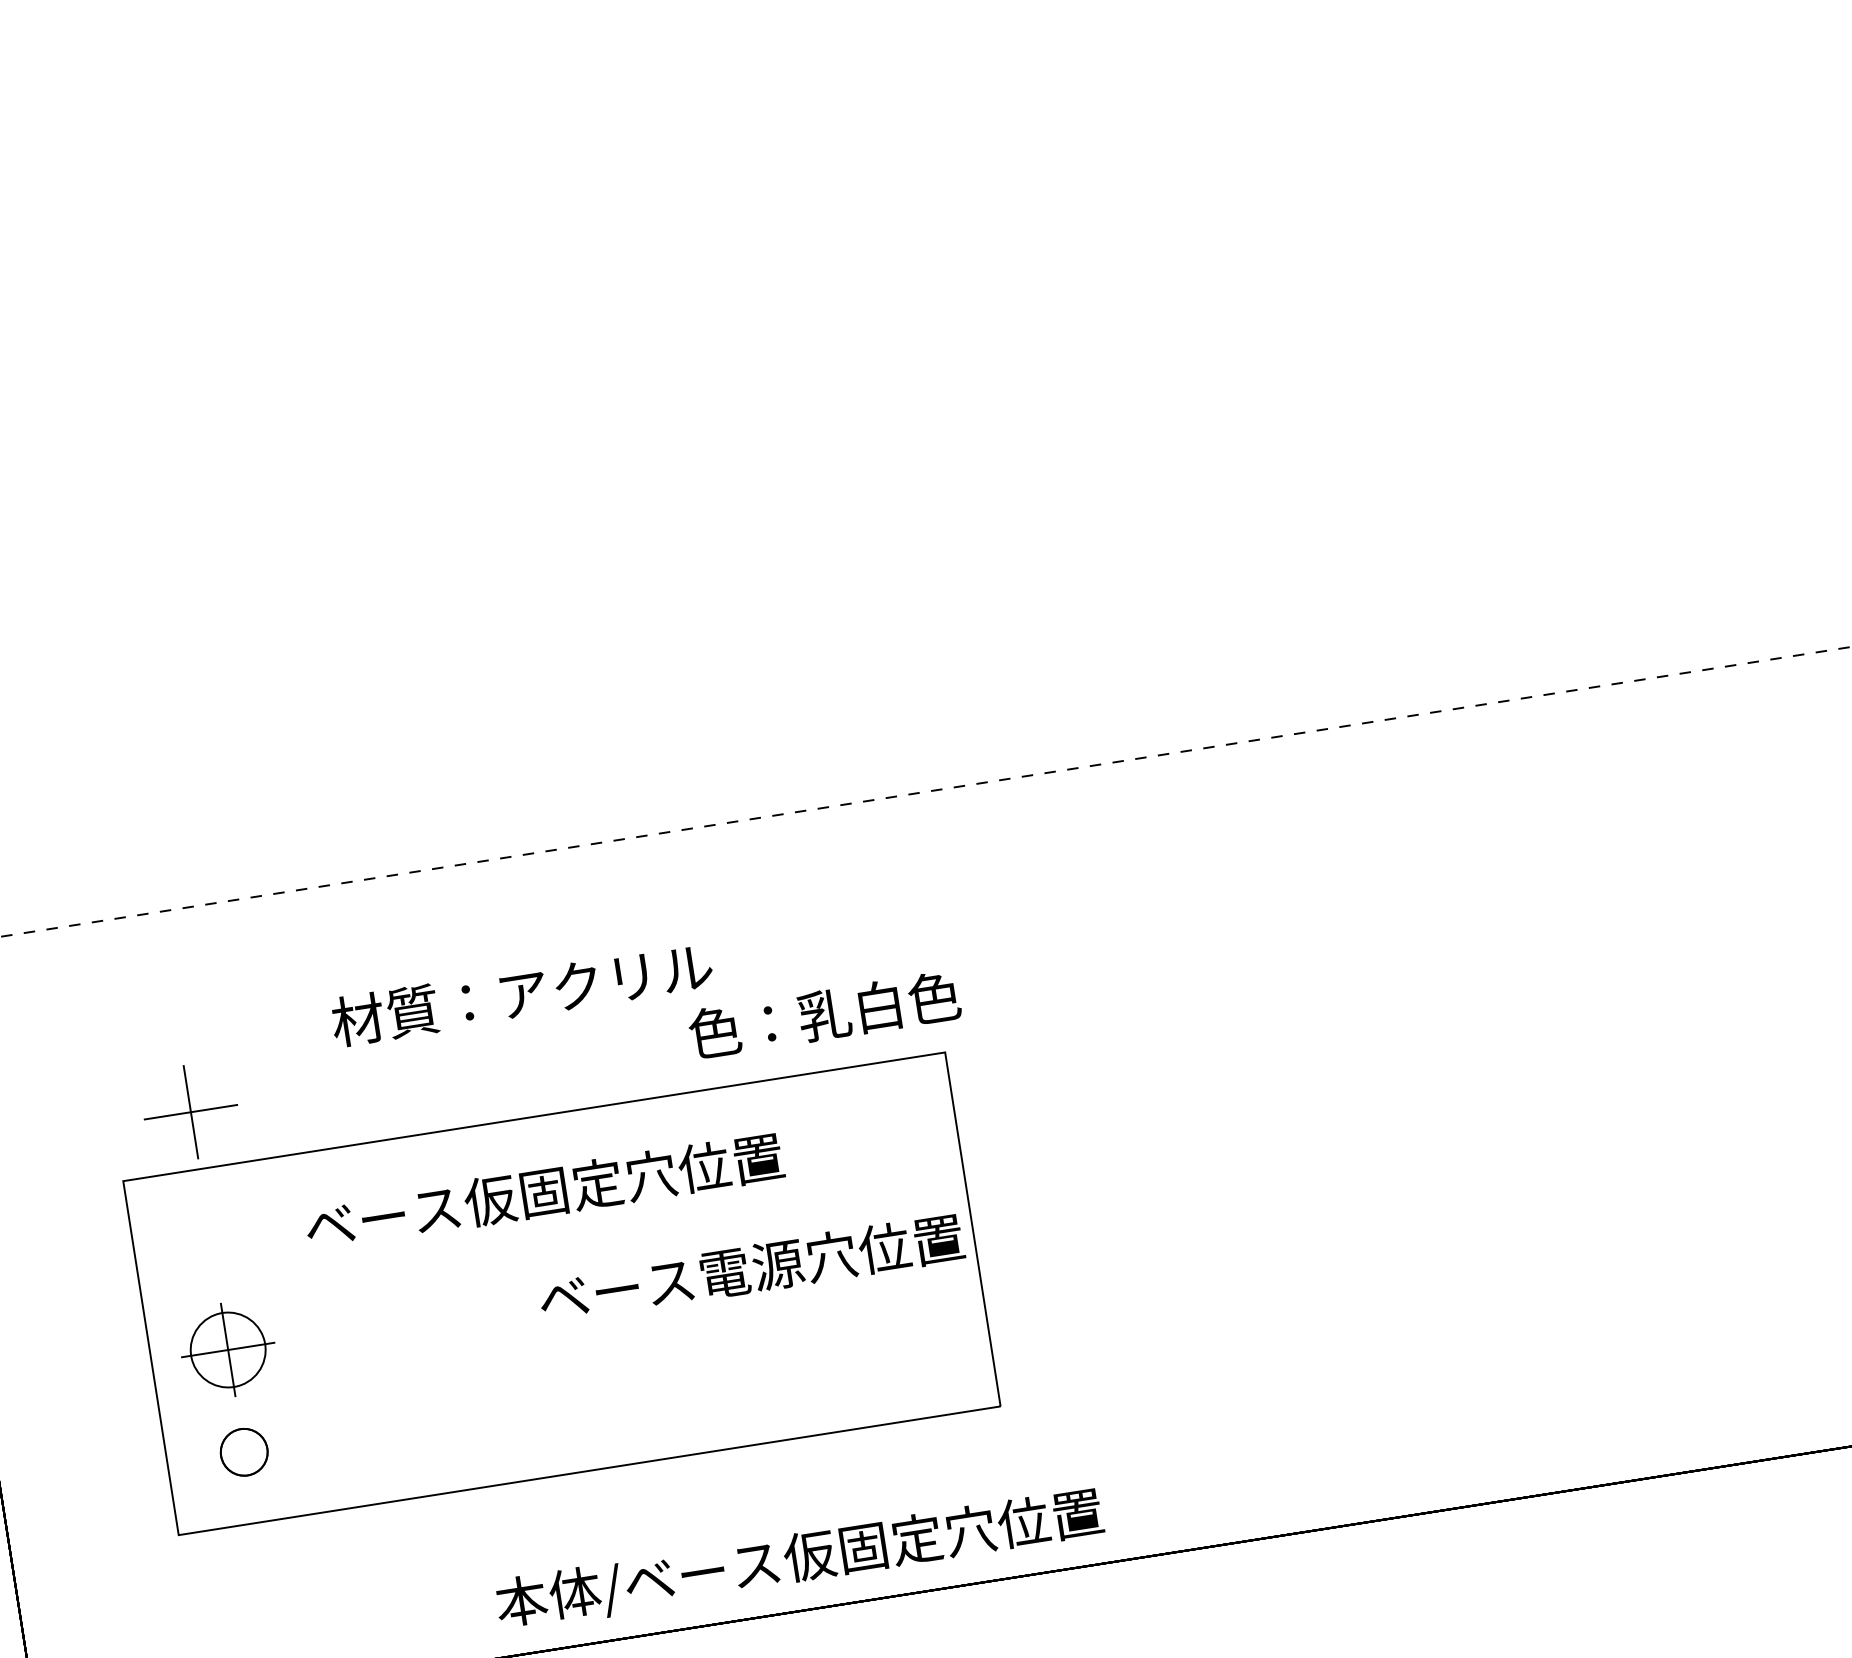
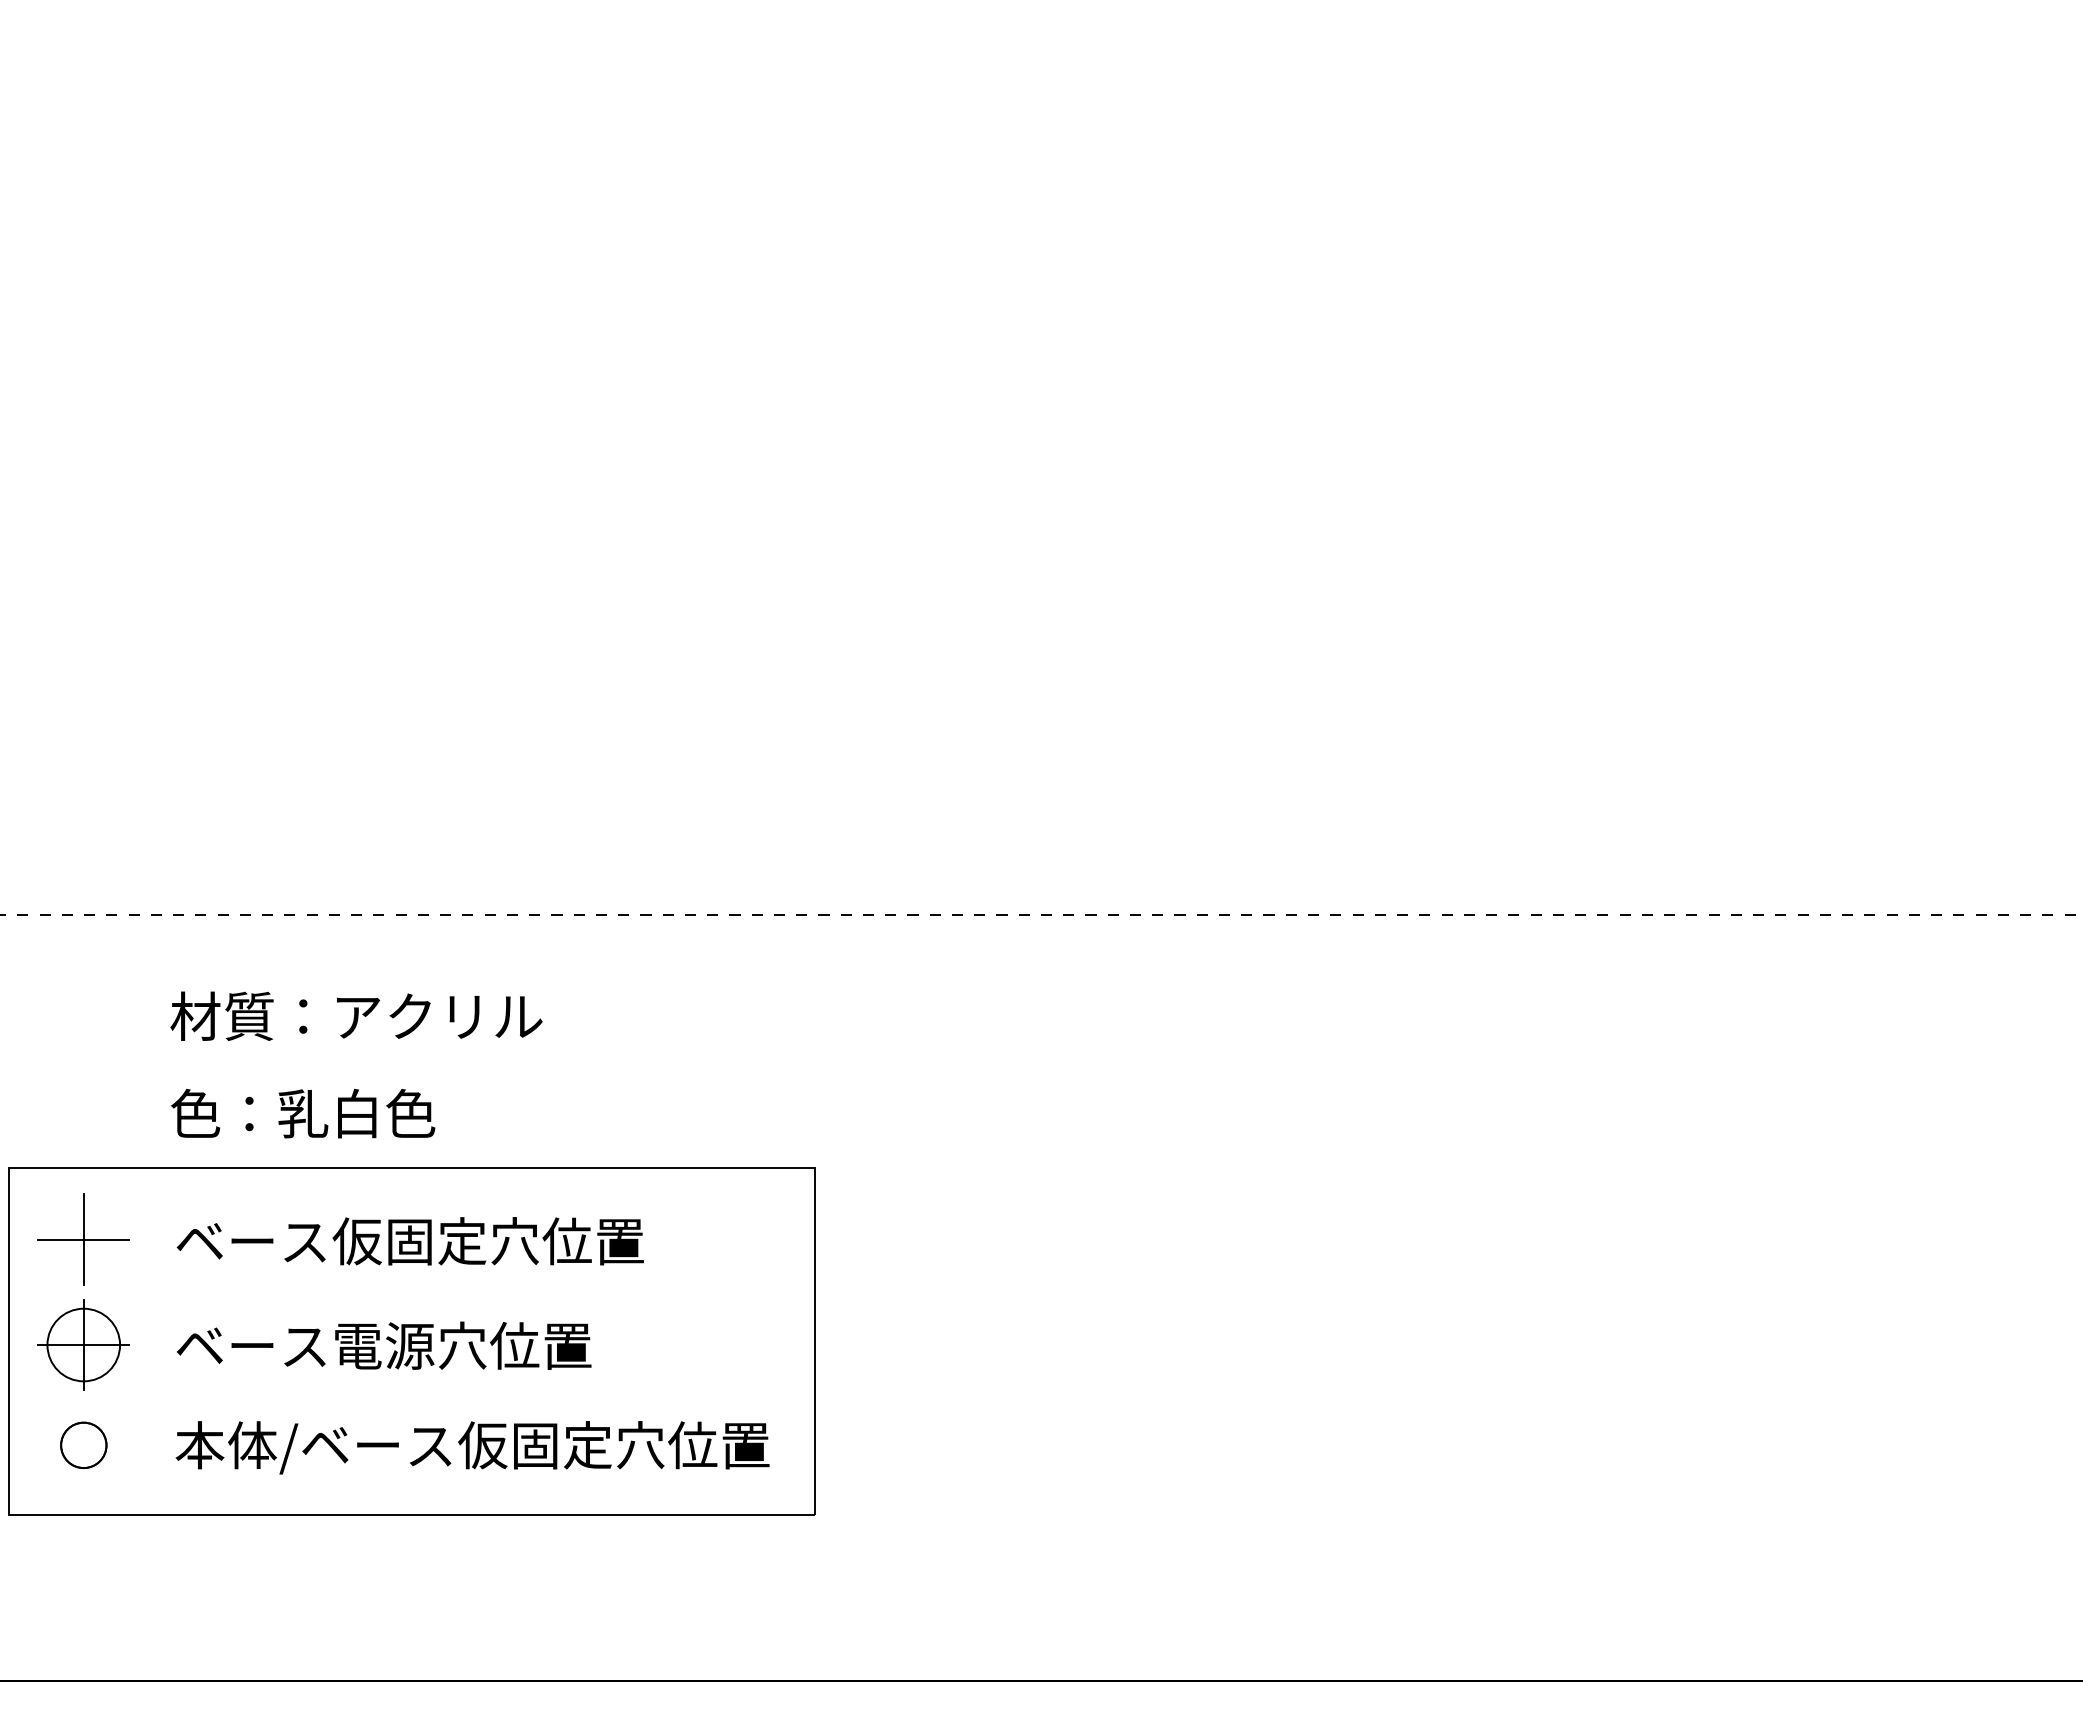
text: (521, 993) -> (356, 1015), moved
text: (824, 1014) -> (303, 1113), moved
part: (190, 1112) -> (83, 1239), moved
text: (750, 1268) -> (383, 1345), moved
text: (799, 1559) -> (472, 1447), moved

